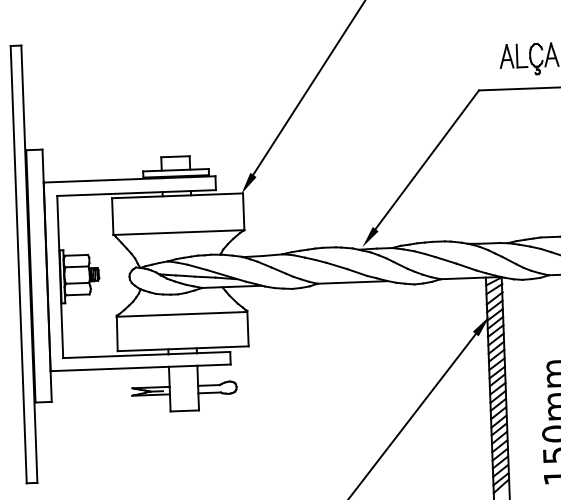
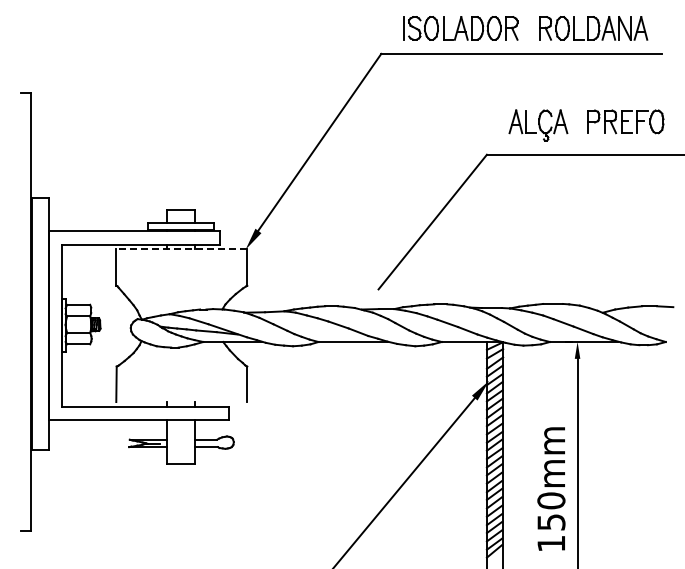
line: (177, 196) -> (181, 249), solid -> dashed
line: (178, 232) -> (181, 285), removed
fill: (369, 237) -> (372, 297), removed
line: (18, 264) -> (20, 311), removed
line: (181, 314) -> (181, 367), removed
line: (182, 349) -> (181, 402), removed

